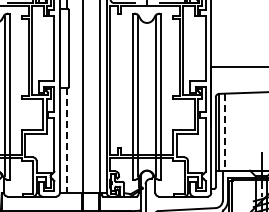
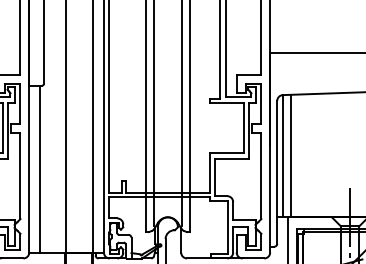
line: (224, 132) -> (291, 156), dashed -> solid
line: (66, 140) -> (39, 169), dashed -> solid

